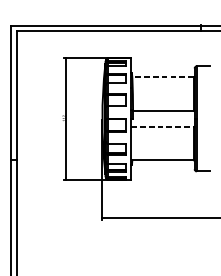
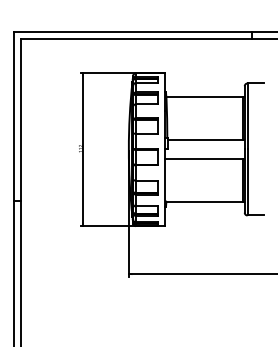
line: (162, 77) -> (204, 97), dashed -> solid
line: (163, 126) -> (205, 159), dashed -> solid

